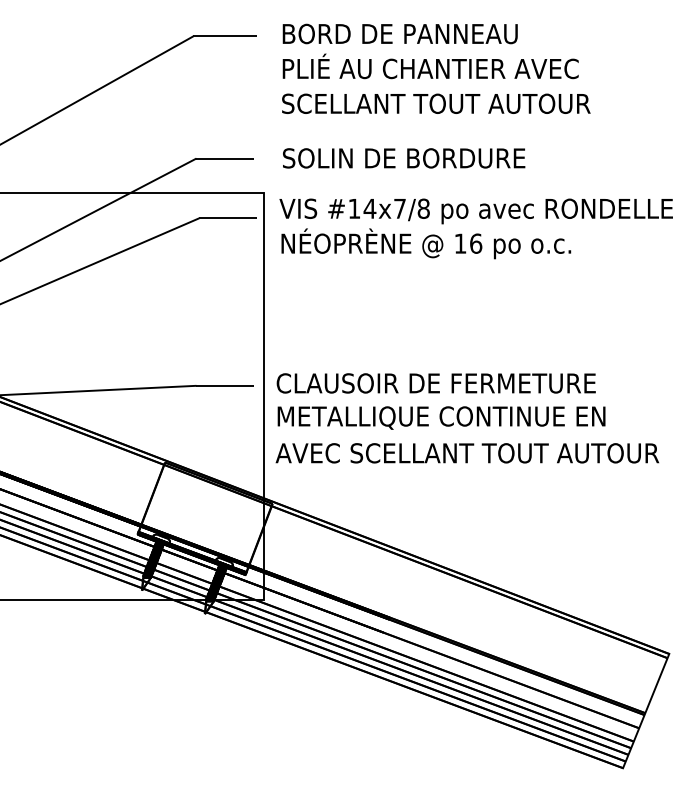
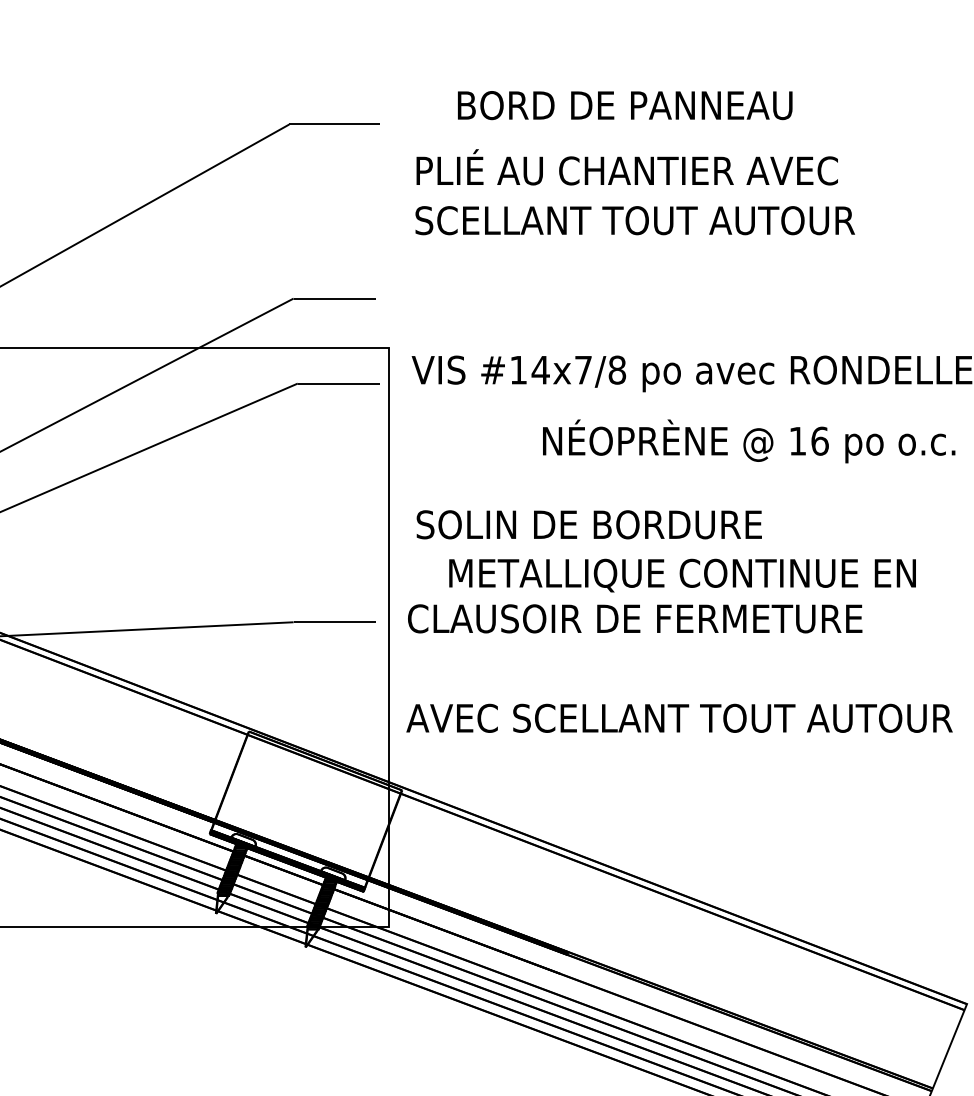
text: (399, 33) -> (624, 104), moved
text: (404, 158) -> (589, 524), moved
text: (426, 243) -> (749, 440), moved
text: (441, 417) -> (682, 574), moved

